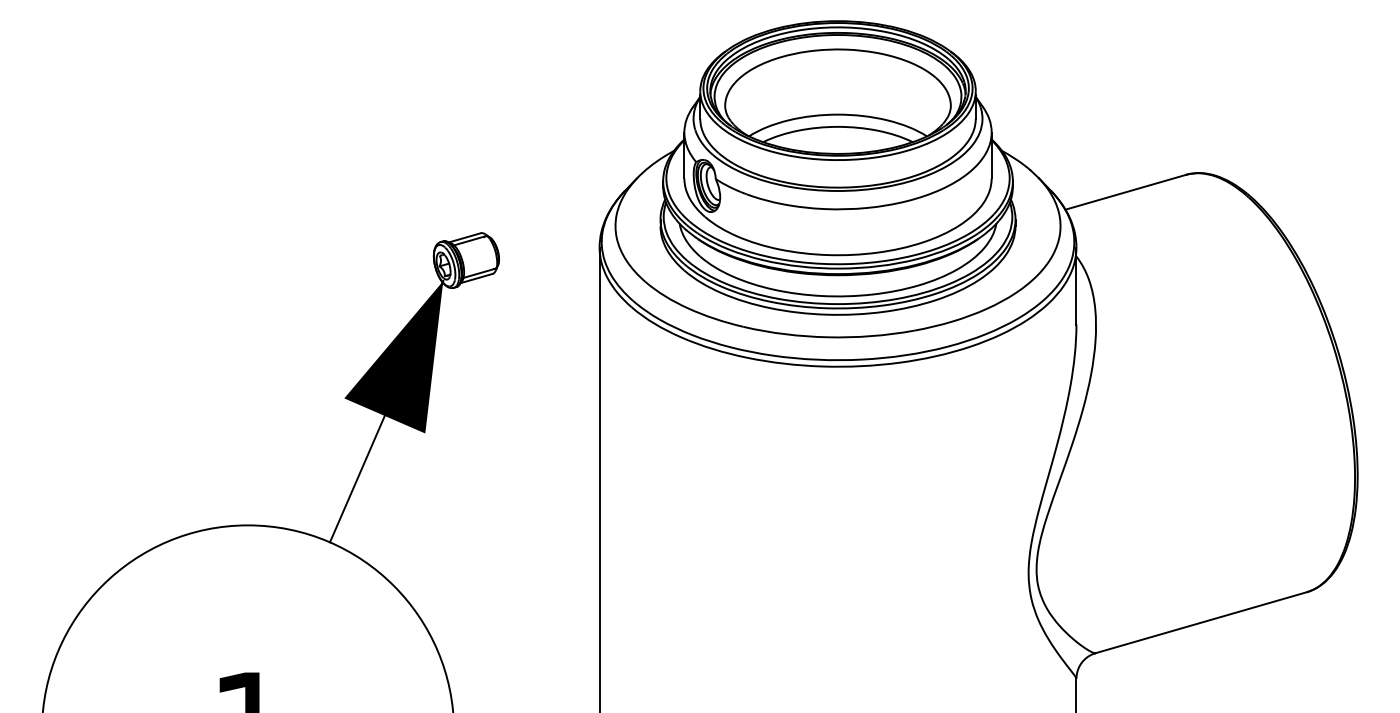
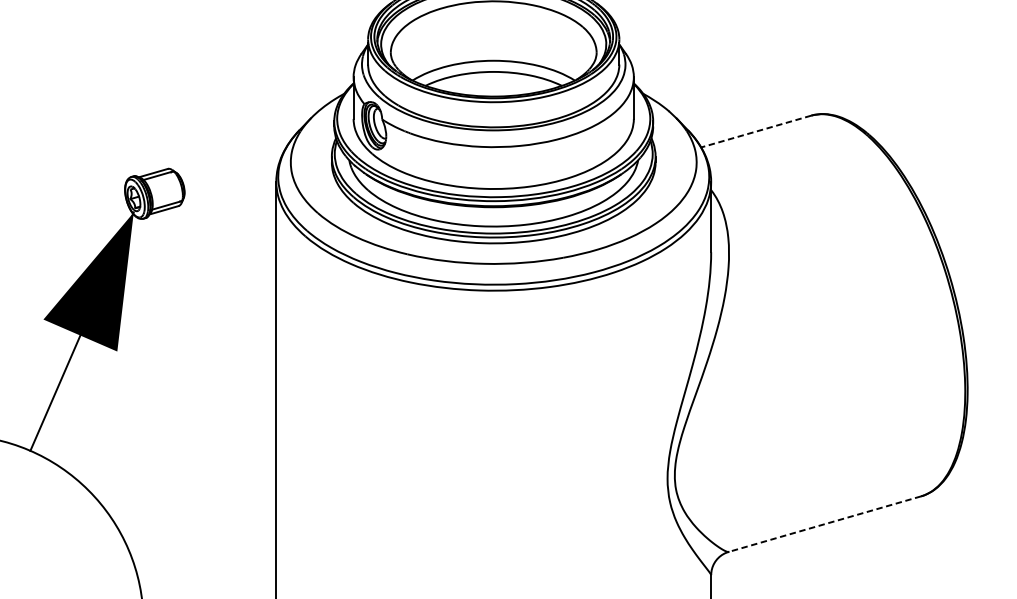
line: (1125, 192) -> (755, 131), solid -> dashed
line: (1201, 622) -> (825, 523), solid -> dashed

